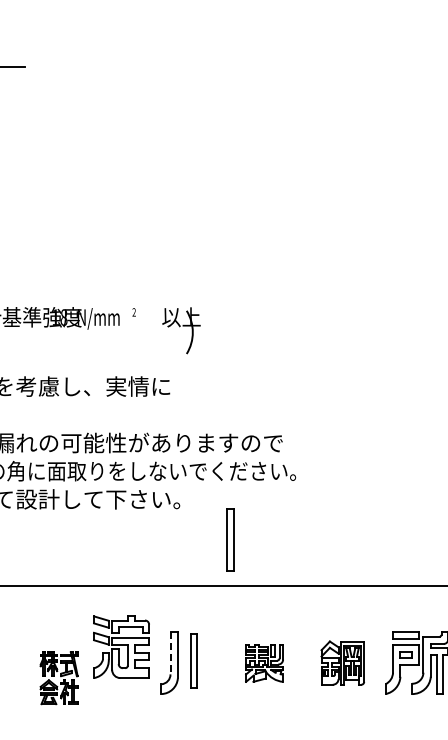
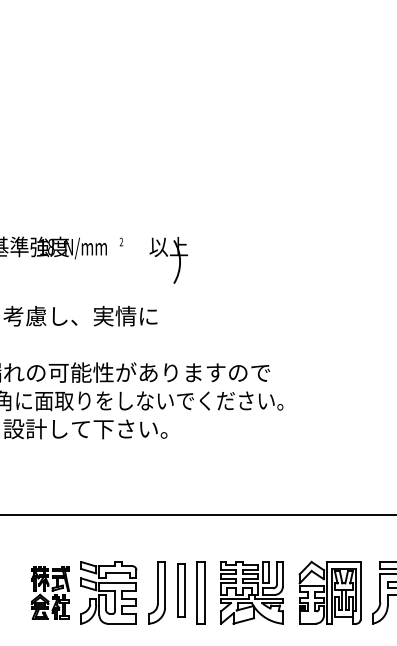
part: (230, 539) -> (200, 592), moved
part: (121, 646) -> (108, 592), moved
line: (170, 653) -> (157, 583), dashed -> solid
part: (342, 662) -> (329, 592), size x1.43
part: (264, 663) -> (251, 593), size x1.67
part: (58, 678) -> (49, 593), moved

